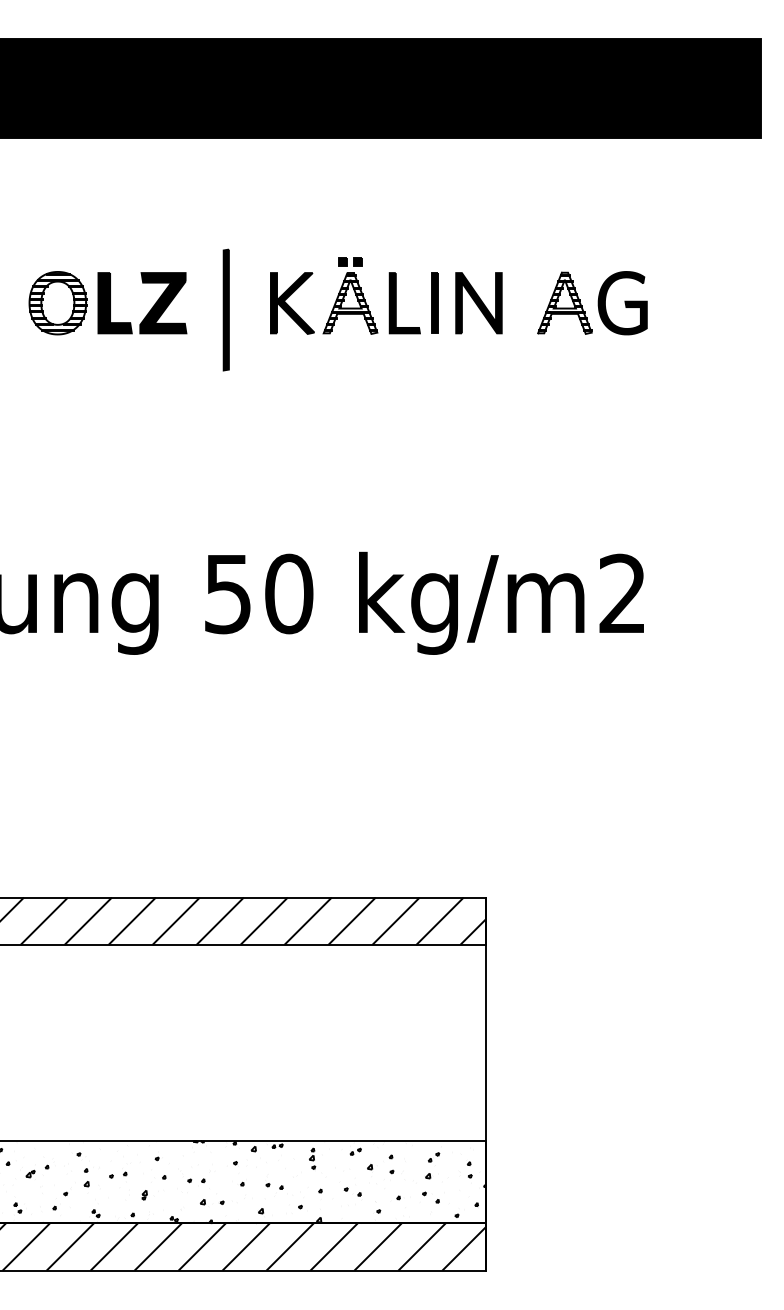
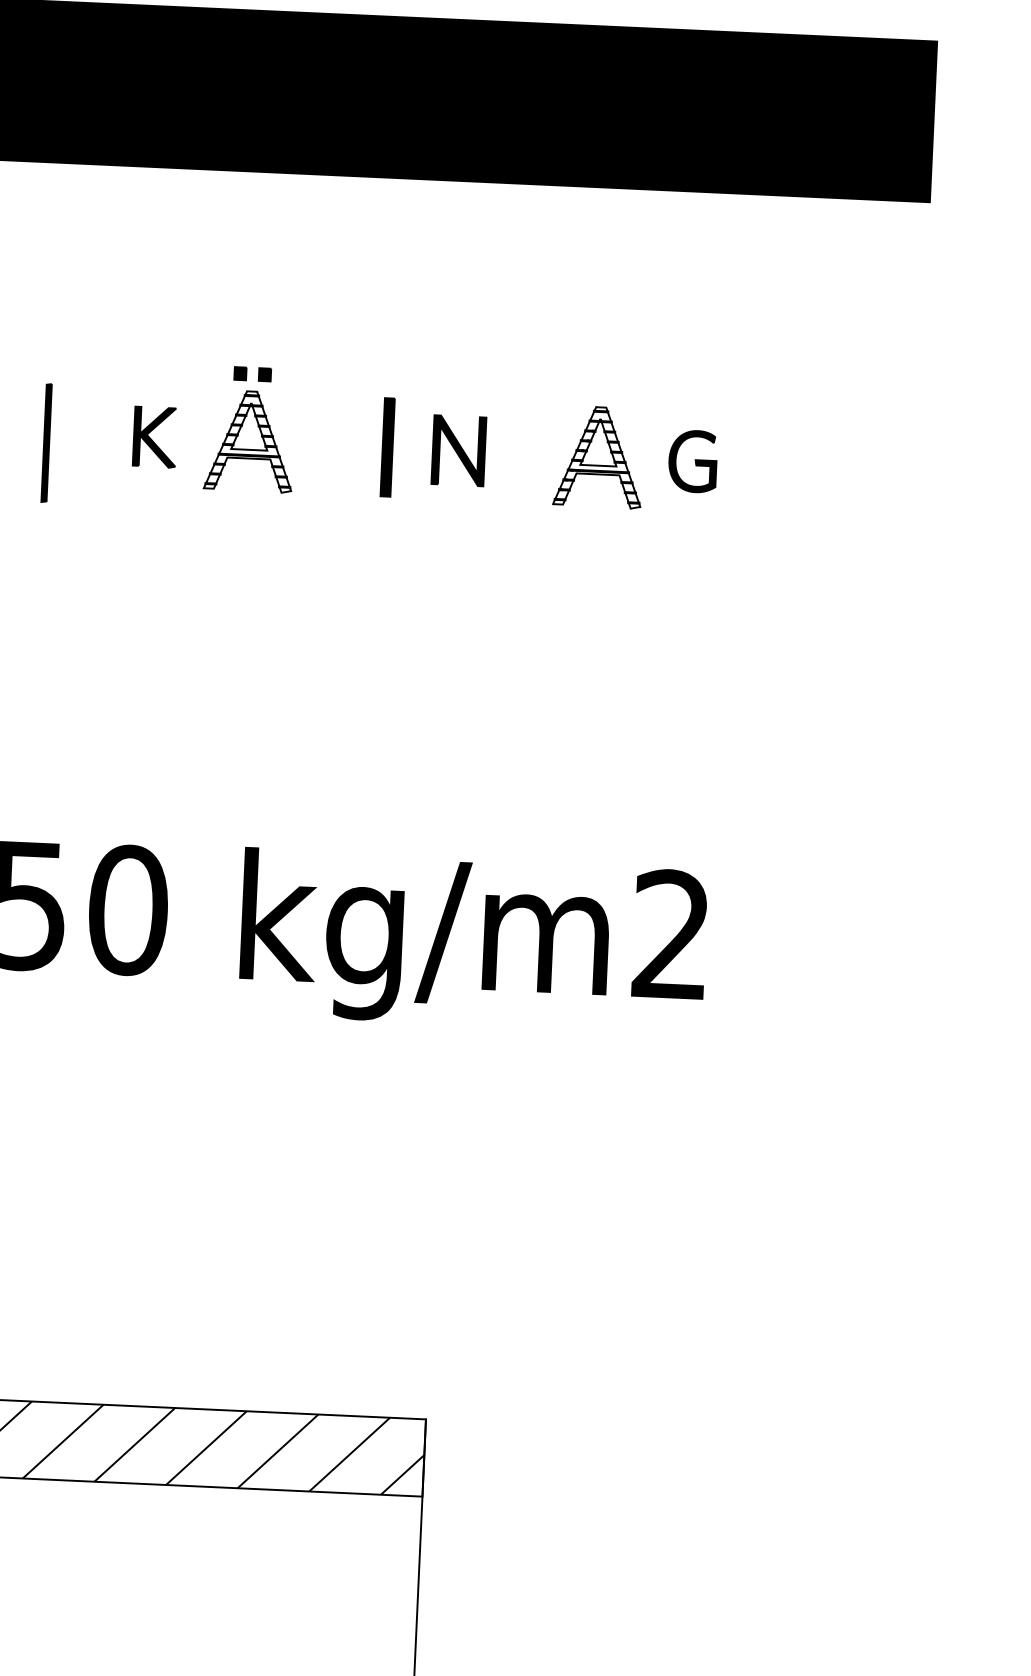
part: (292, 303) -> (155, 437), size x0.6
part: (396, 303) -> (324, 445), removed
part: (478, 303) -> (458, 451), size x0.7
part: (622, 303) -> (692, 461), size x0.6
part: (225, 309) -> (45, 442), size x0.6

